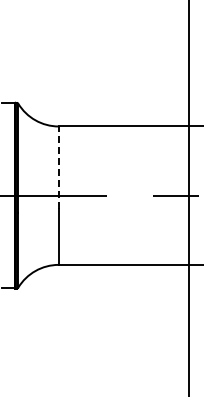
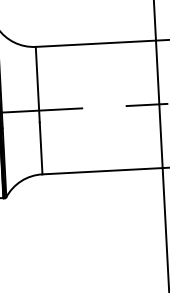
line: (58, 167) -> (37, 84), dashed -> solid

